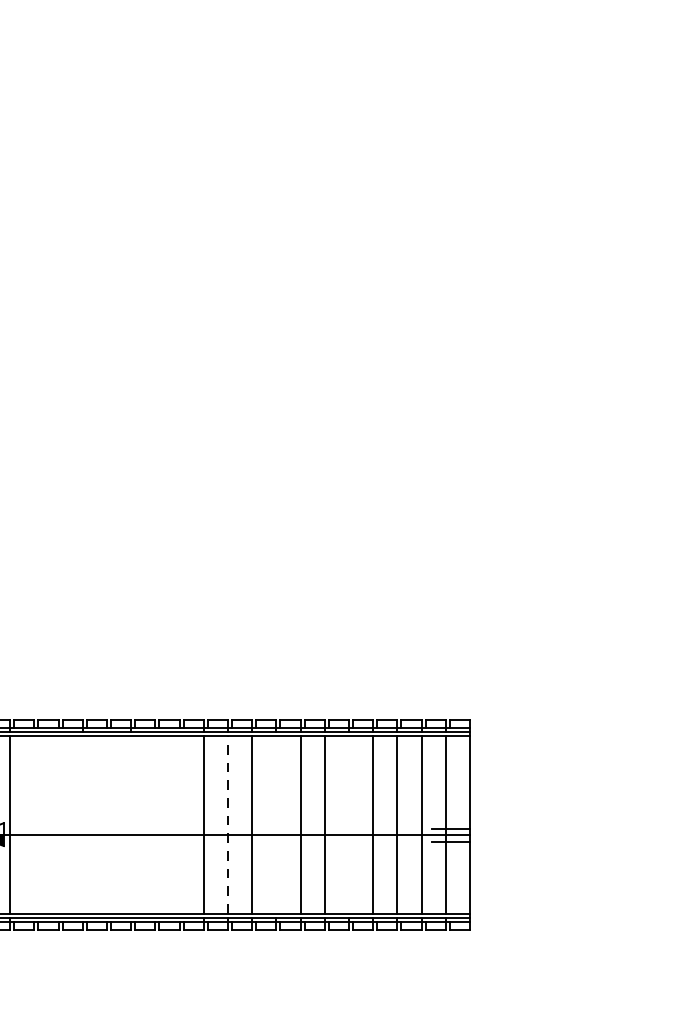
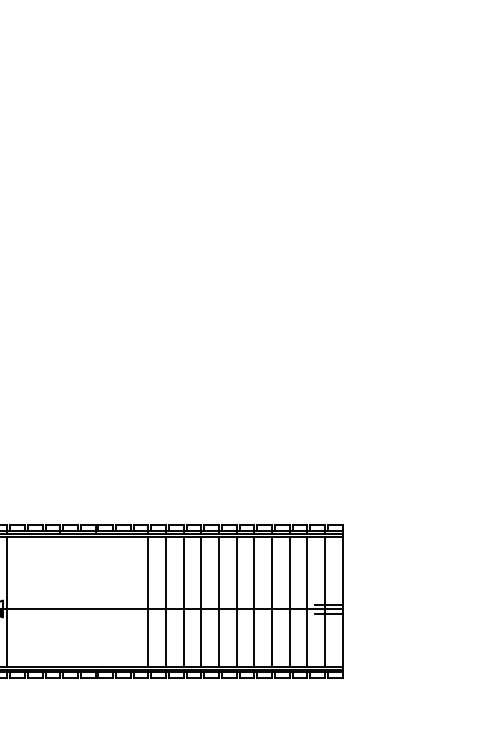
line: (228, 824) -> (166, 601), dashed -> solid
line: (276, 824) -> (201, 601), added
line: (349, 824) -> (254, 601), added

